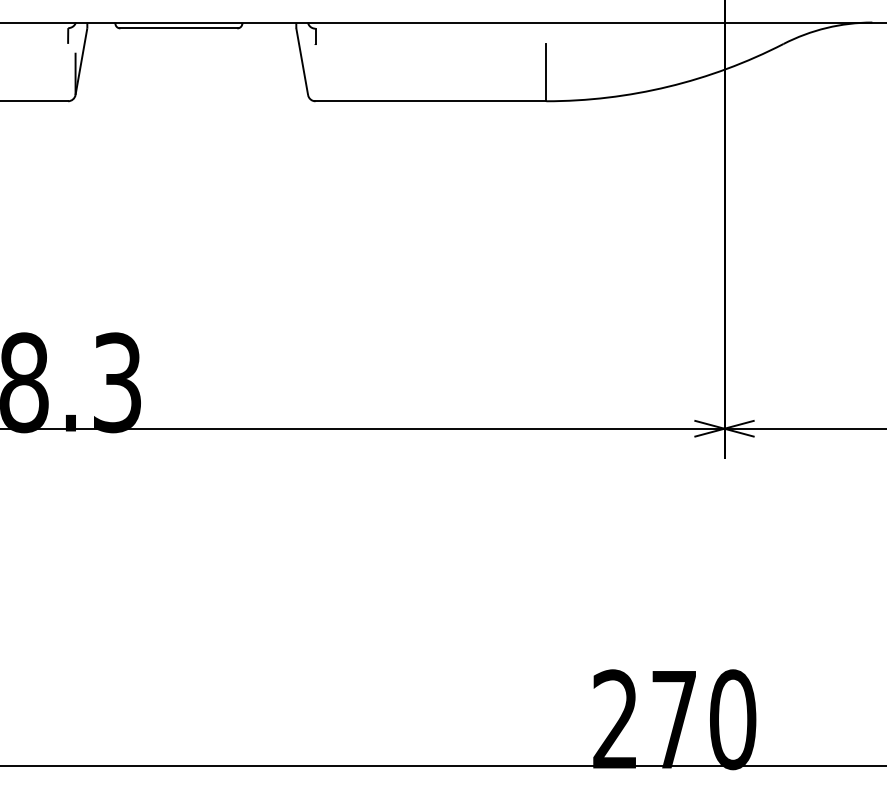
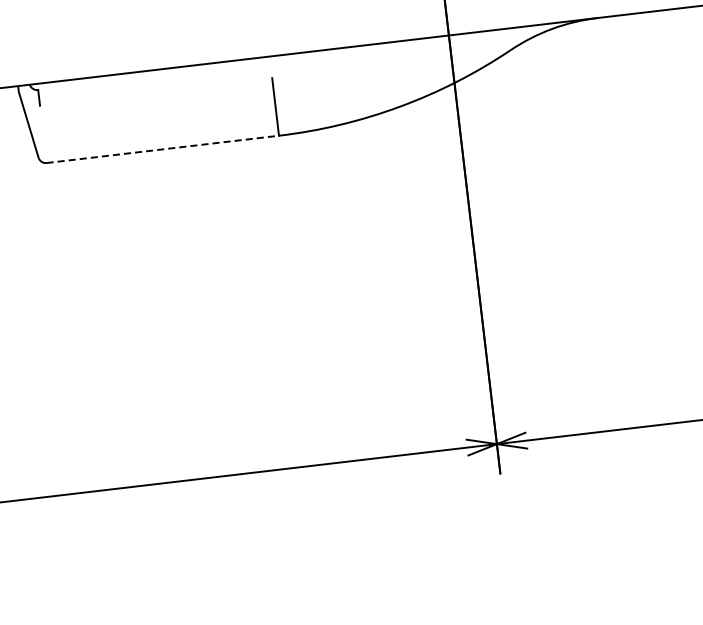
line: (430, 101) -> (162, 149), solid -> dashed

